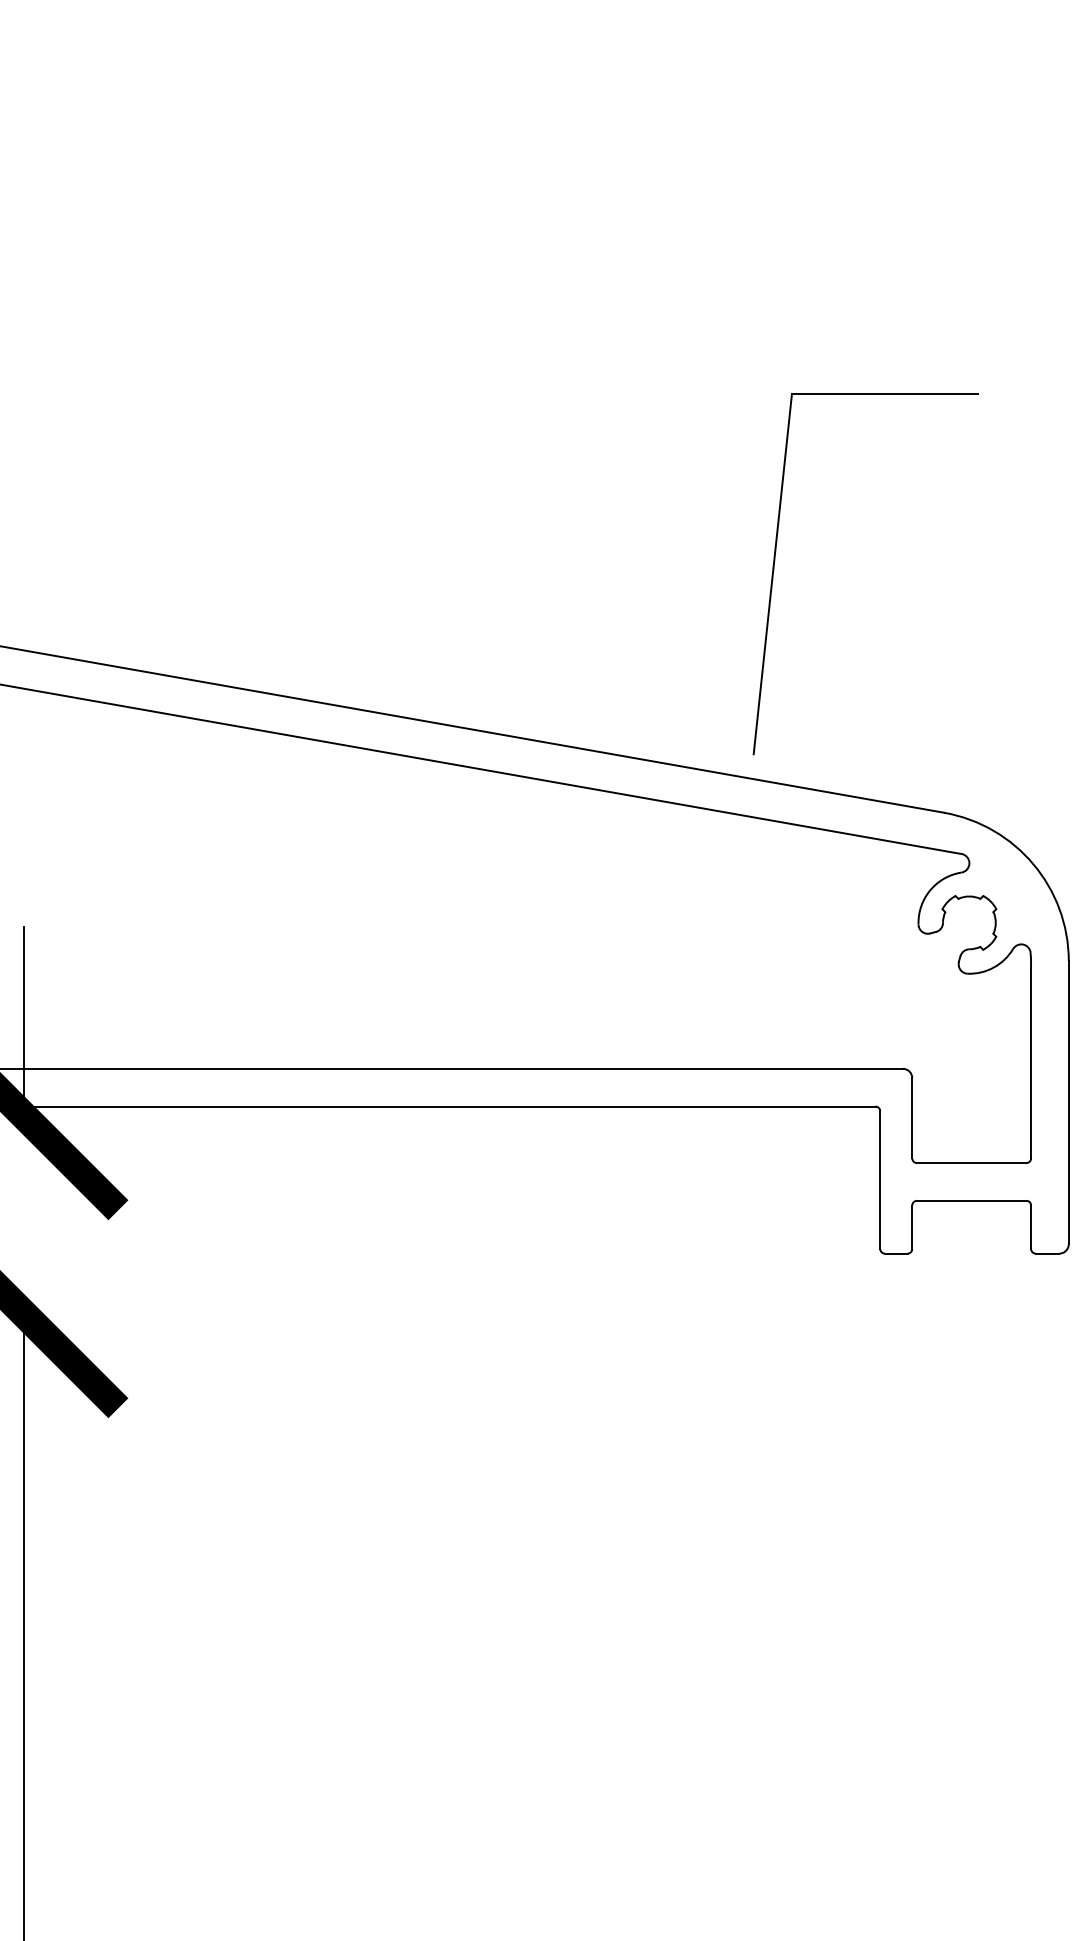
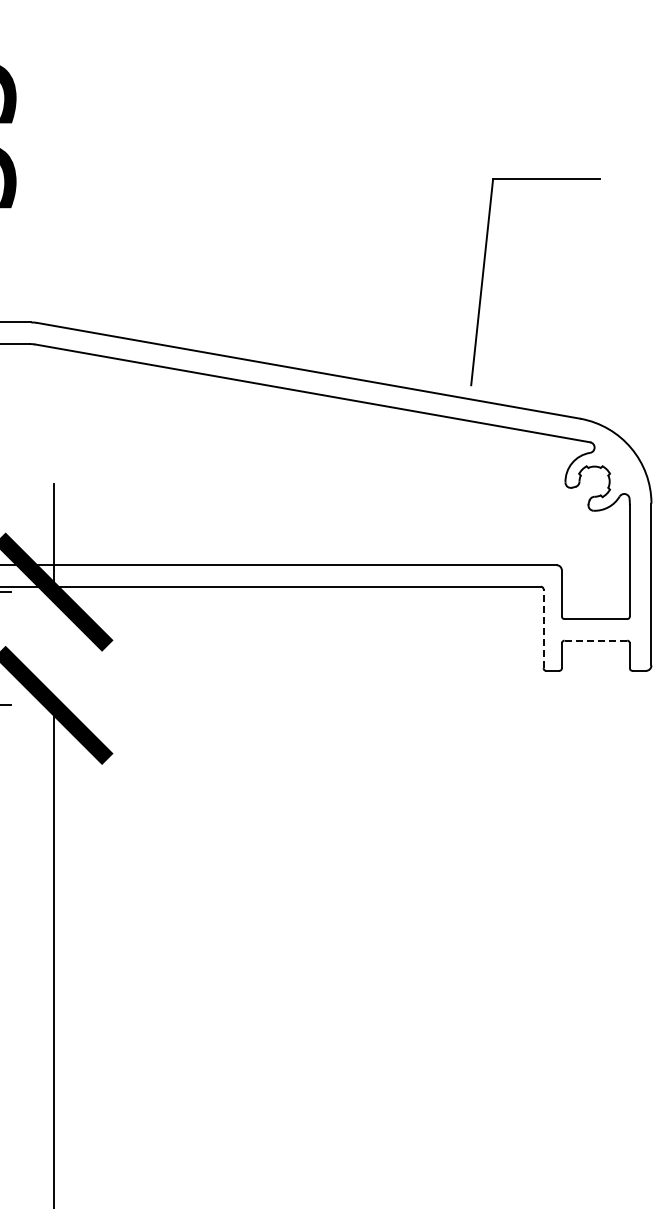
line: (880, 1179) -> (543, 628), solid -> dashed
line: (970, 1200) -> (595, 640), solid -> dashed

